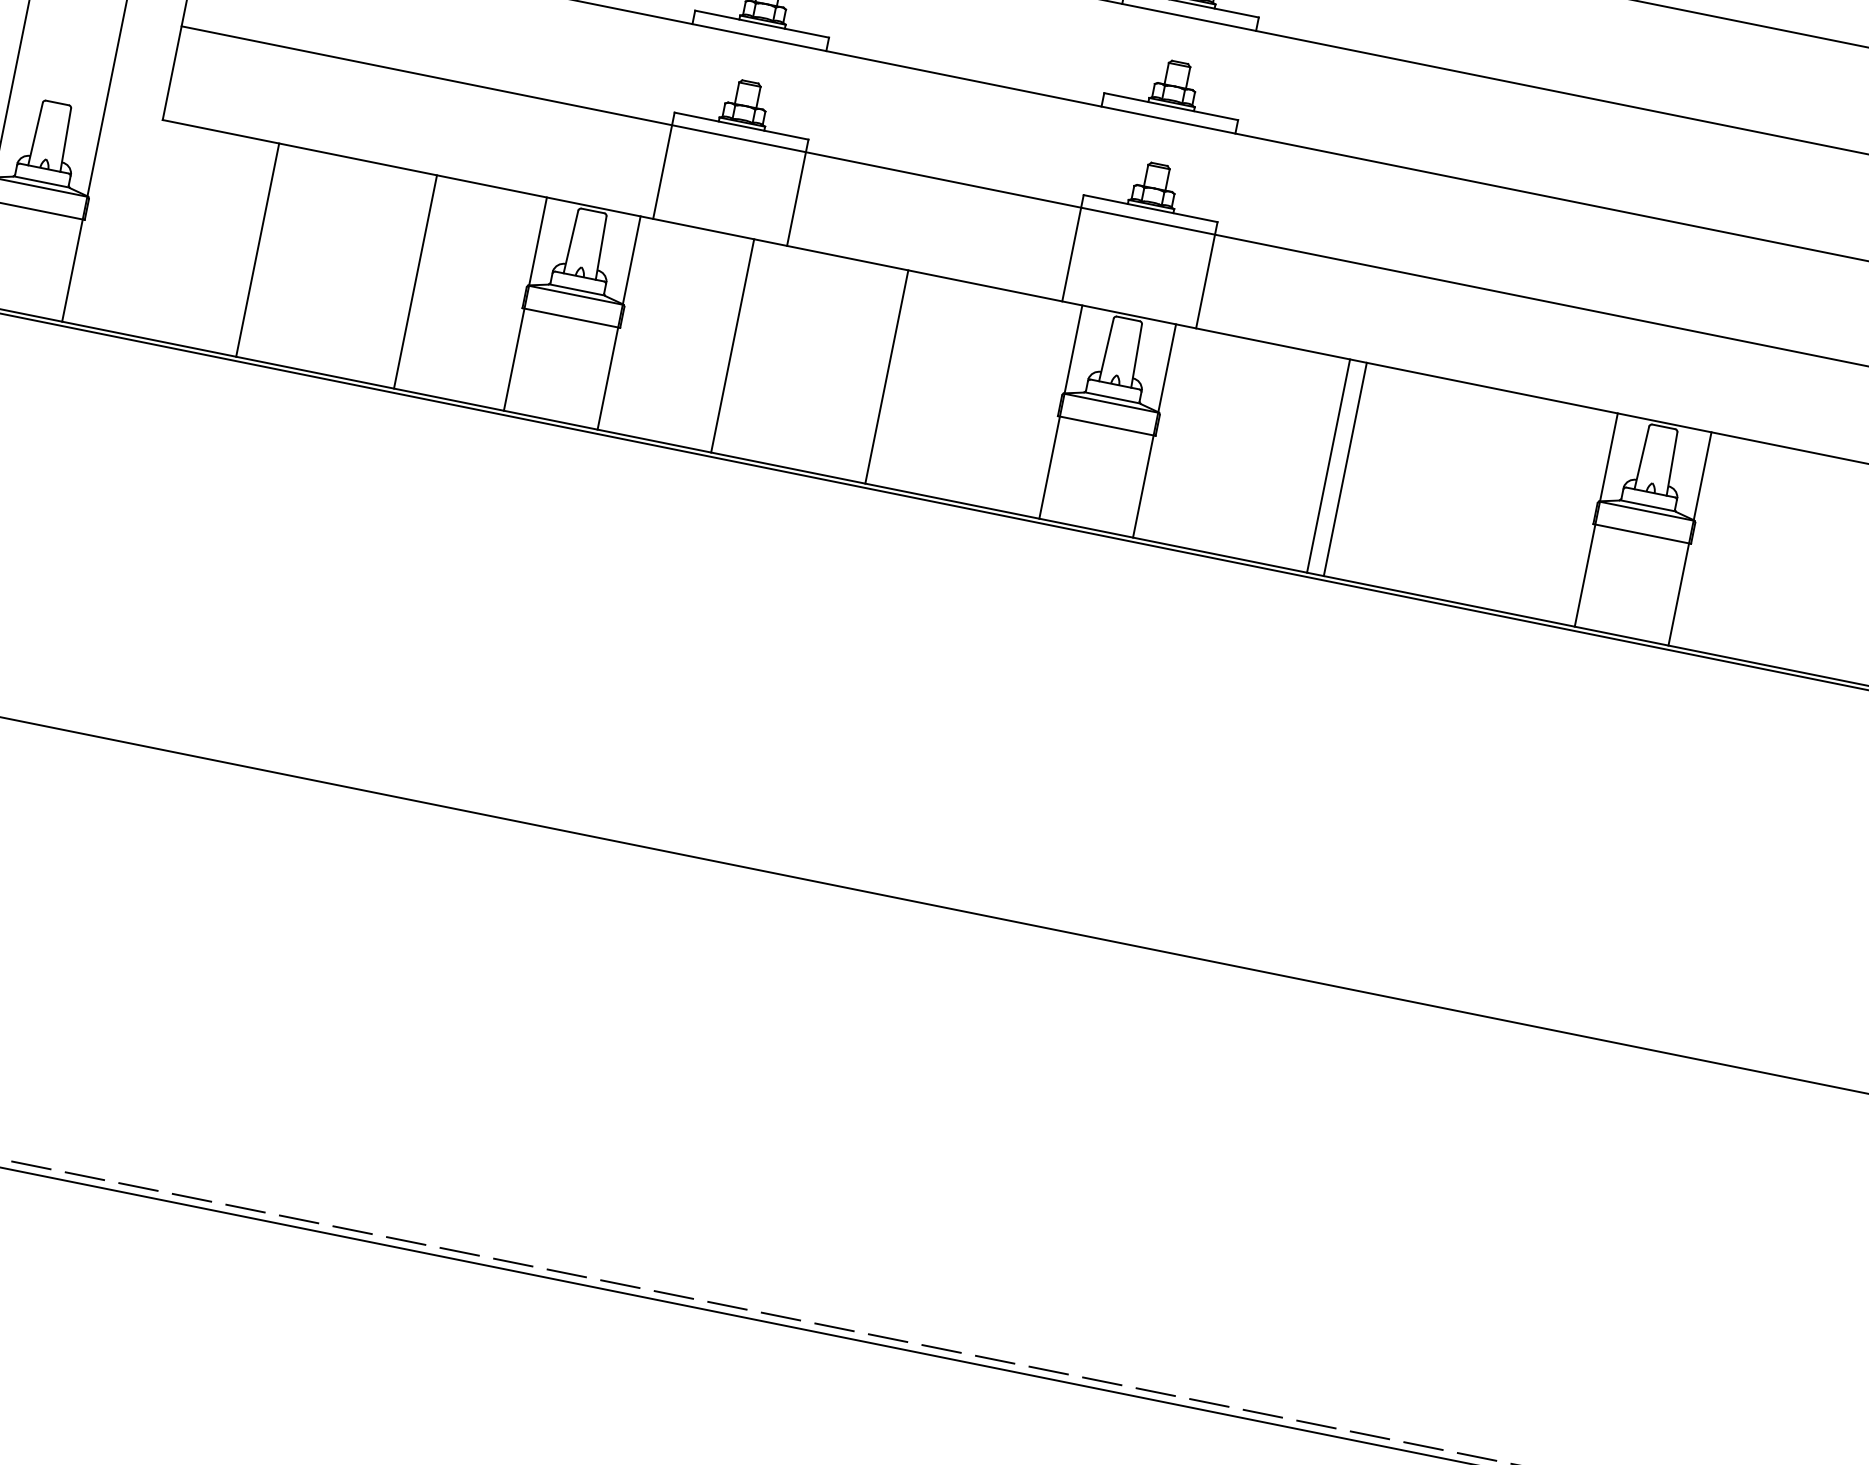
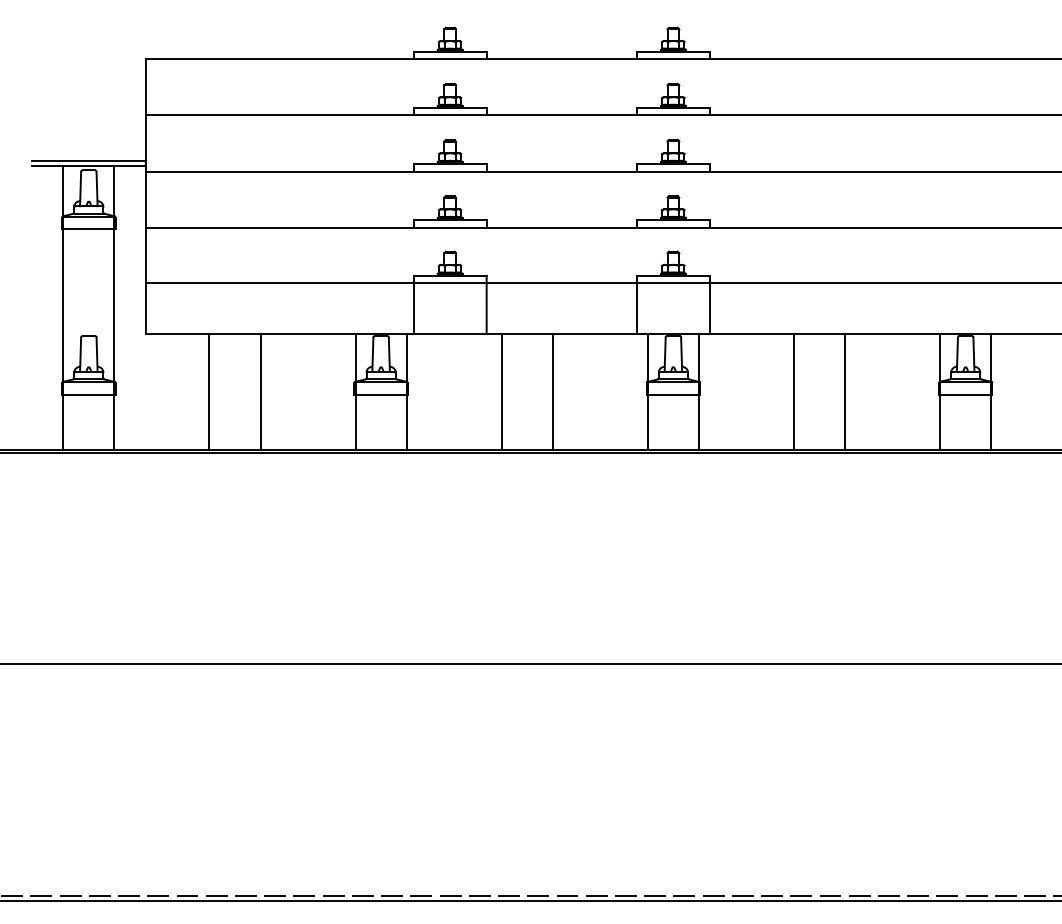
line: (415, 280) -> (260, 391), moved
line: (732, 344) -> (501, 391), moved
line: (1346, 468) -> (845, 391), moved

